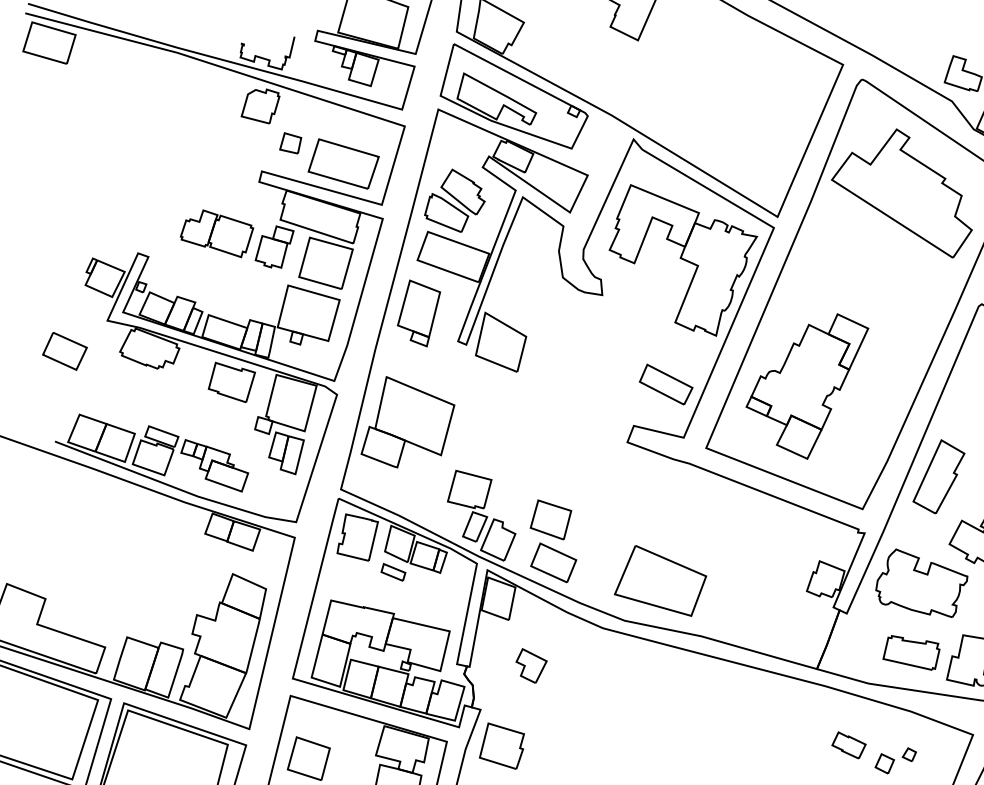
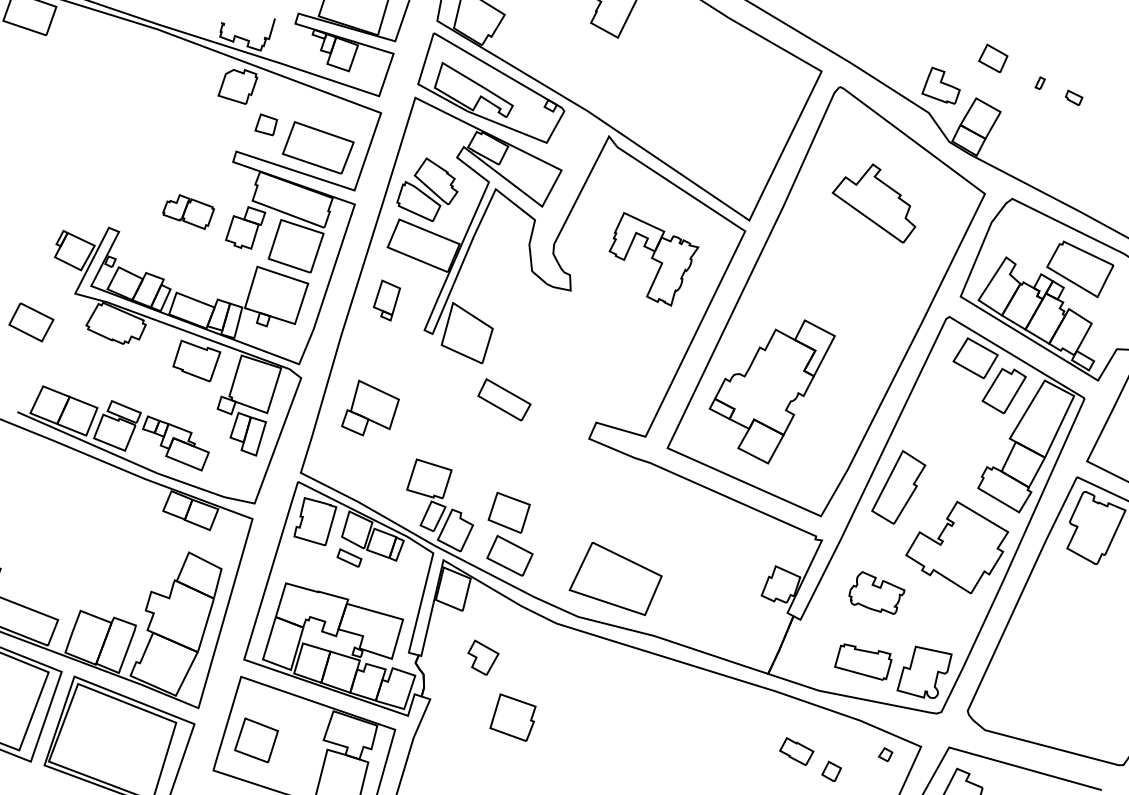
part: (900, 194) -> (873, 203), size x0.6
part: (216, 233) -> (188, 211), size x0.7
part: (683, 260) -> (653, 259), size x0.6
part: (418, 313) -> (386, 300), size x0.6
part: (666, 384) -> (504, 399), moved
part: (407, 420) -> (370, 407), size x0.6
part: (921, 582) -> (876, 592), size x0.6
part: (501, 746) -> (512, 717), moved
part: (909, 754) -> (885, 754), moved

